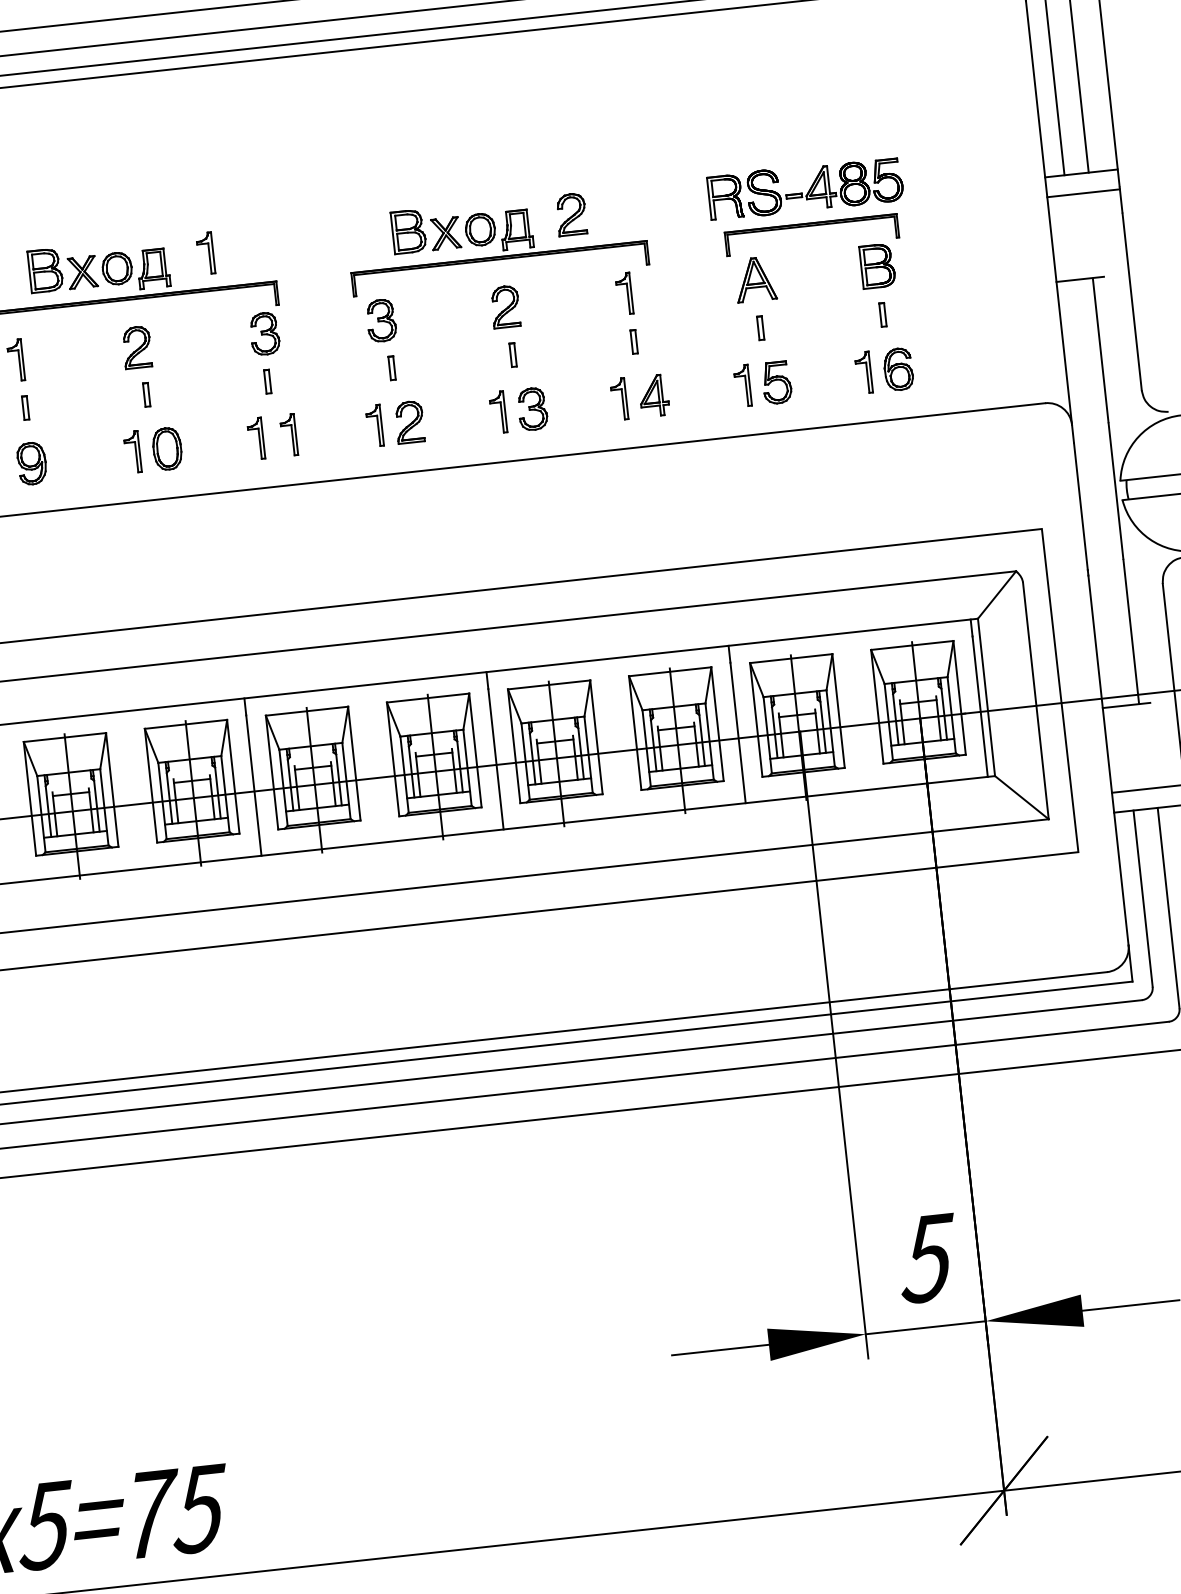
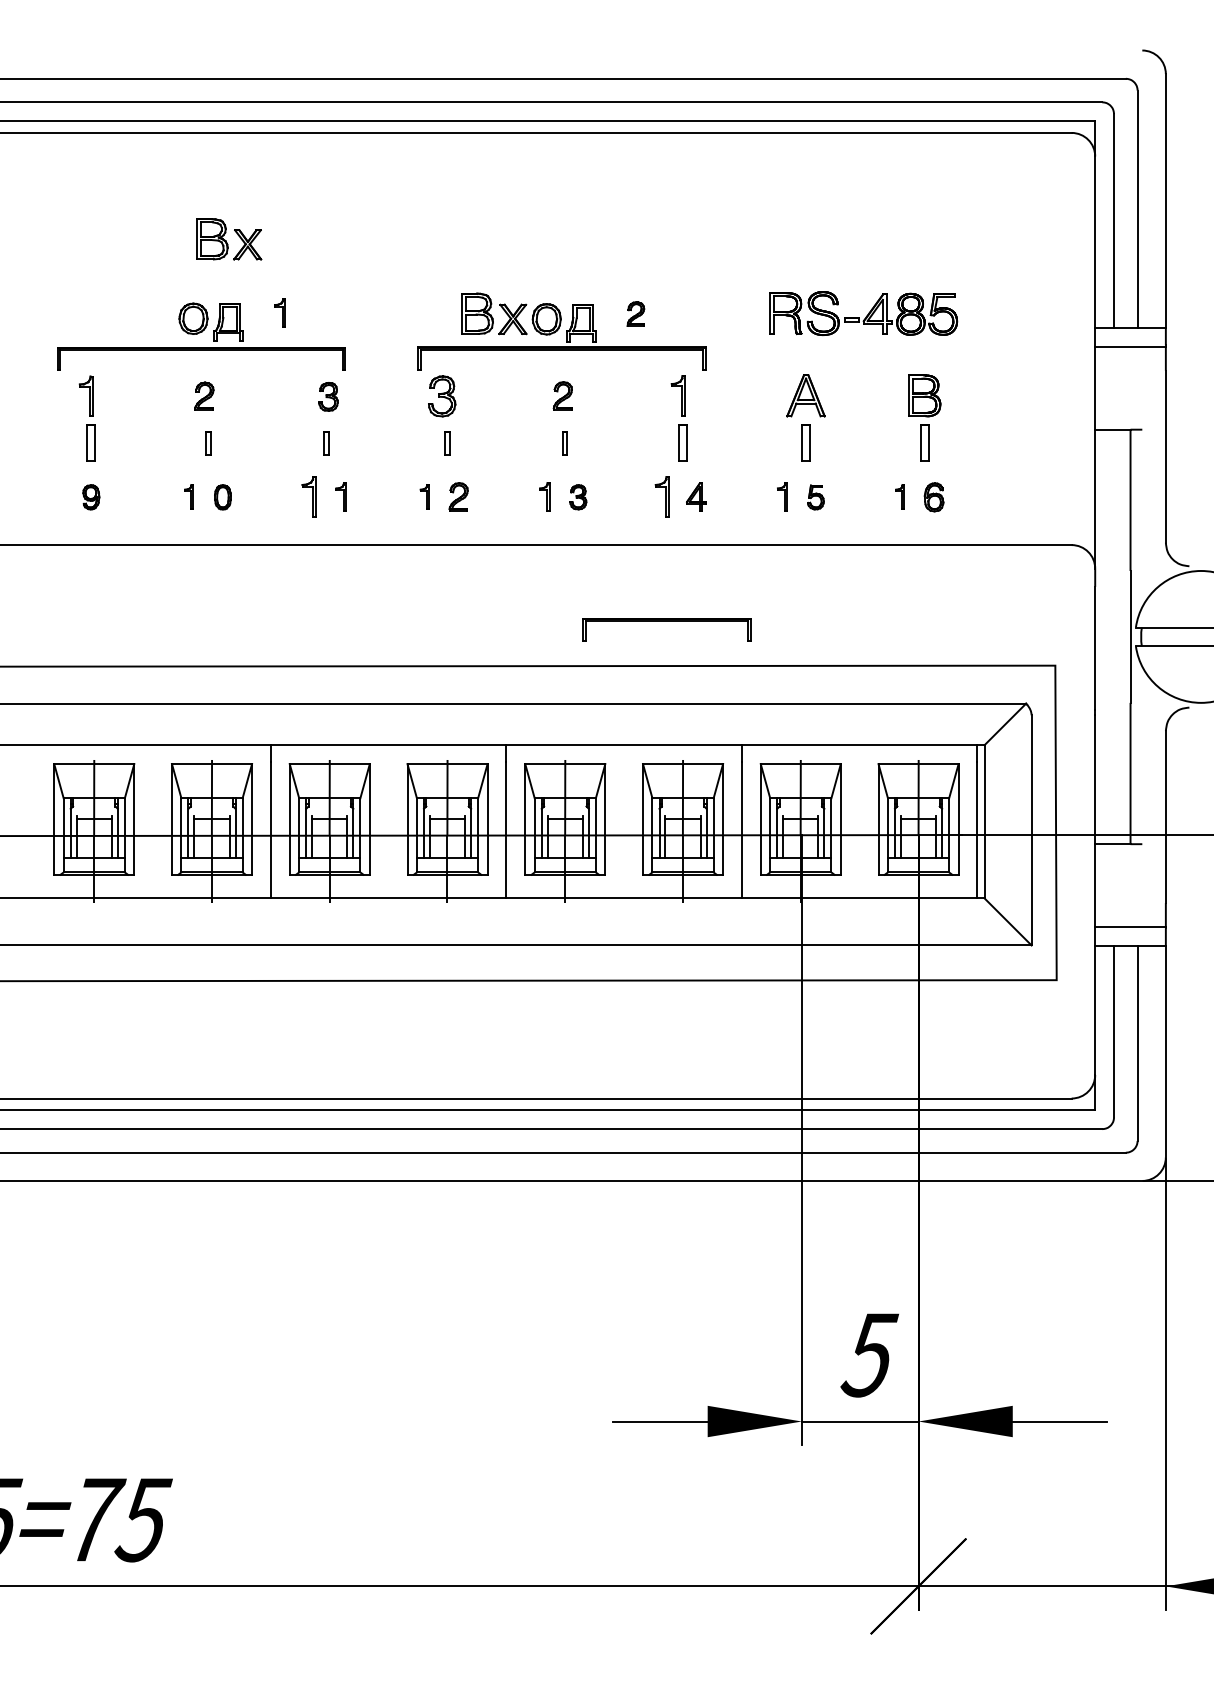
part: (570, 213) -> (635, 313), size x0.6
part: (810, 226) -> (666, 621), moved
part: (204, 252) -> (279, 312), size x0.7
part: (63, 269) -> (229, 239), moved
part: (505, 306) -> (562, 395), size x0.7
part: (882, 315) -> (924, 443), size x1.6
part: (760, 328) -> (805, 443), size x1.6
part: (264, 333) -> (328, 396), size x0.7
part: (633, 342) -> (682, 443), size x1.6
part: (137, 346) -> (204, 395), size x0.7
part: (897, 369) -> (933, 497), size x0.7
part: (862, 372) -> (899, 496), size x0.6
part: (776, 382) -> (815, 497), size x0.6
part: (742, 385) -> (782, 496), size x0.7
part: (654, 395) -> (696, 496), size x0.7
part: (25, 408) -> (90, 443), size x1.6
part: (532, 409) -> (578, 497), size x0.6
part: (497, 412) -> (544, 496), size x0.7
part: (409, 421) -> (458, 496), size x0.7
part: (374, 425) -> (424, 496), size x0.6
part: (288, 434) -> (340, 496), size x0.7
part: (166, 449) -> (222, 497), size x0.6
part: (131, 451) -> (188, 496), size x0.6
part: (32, 463) -> (91, 497), size x0.6

